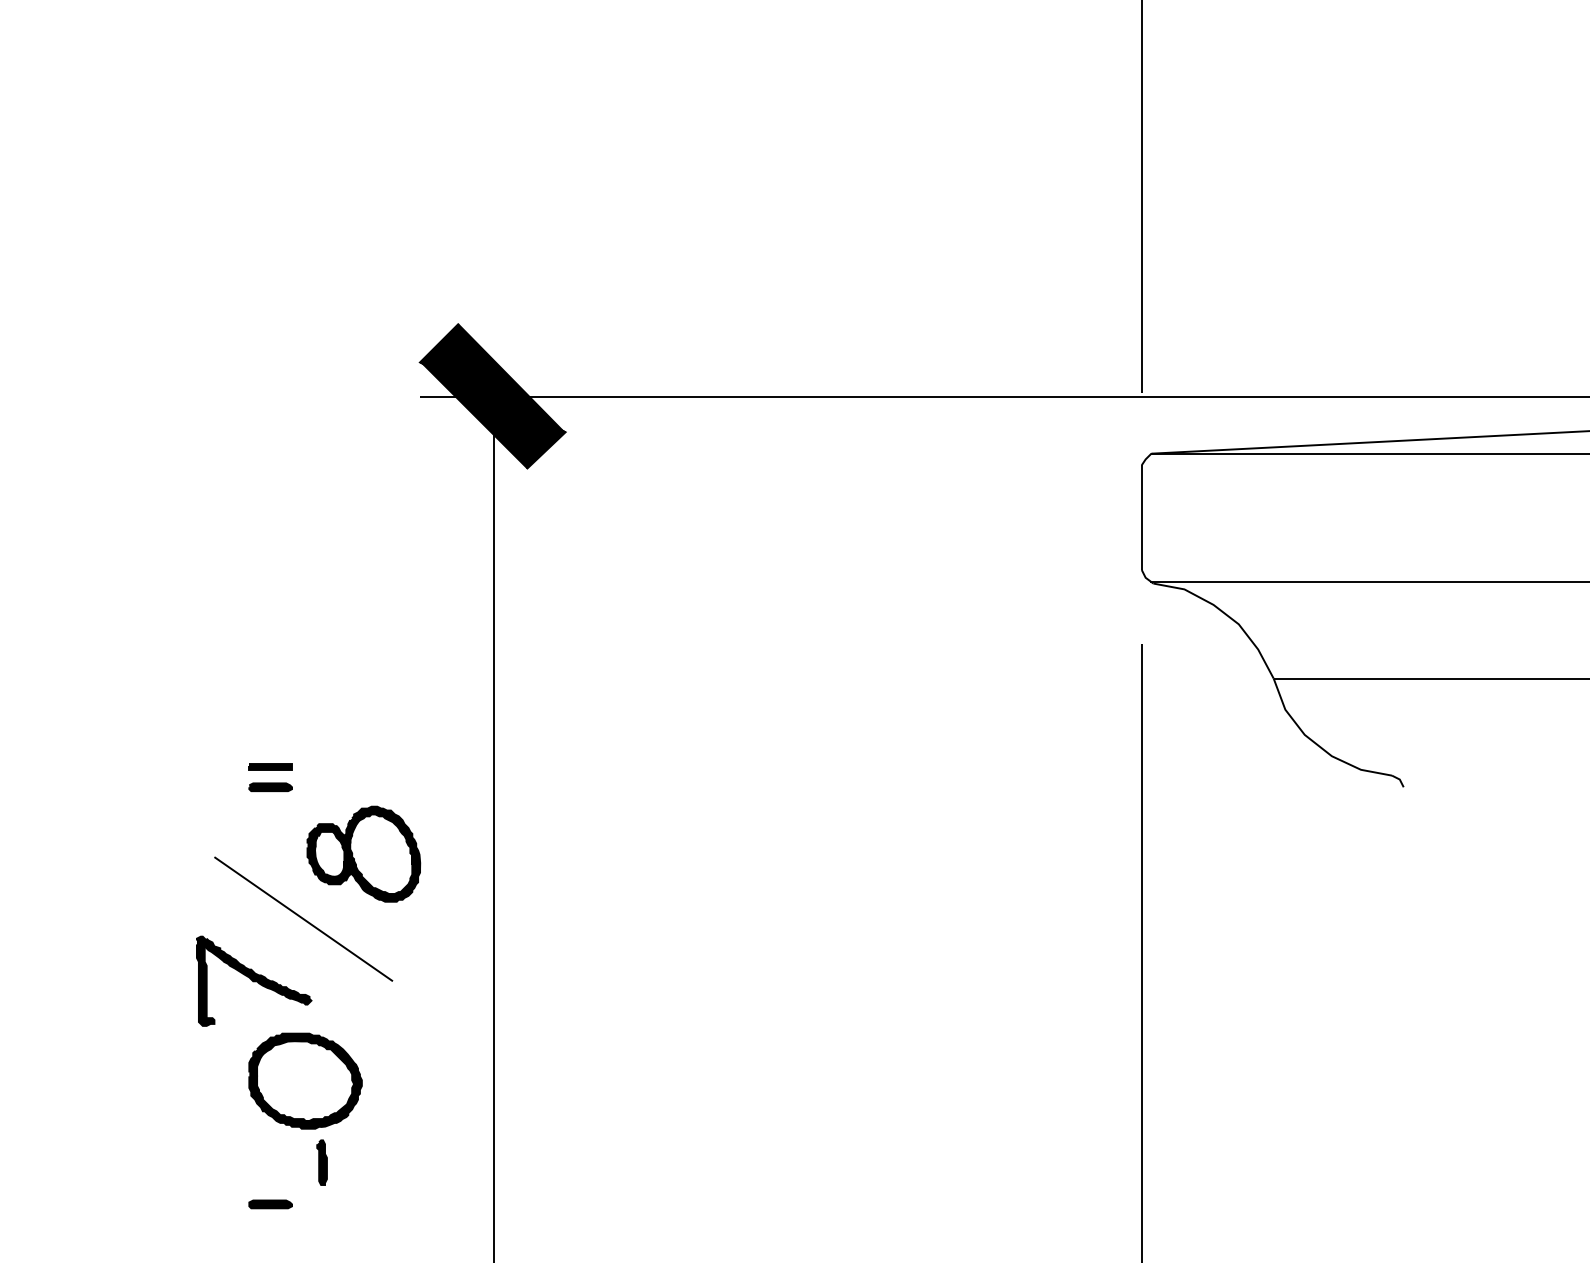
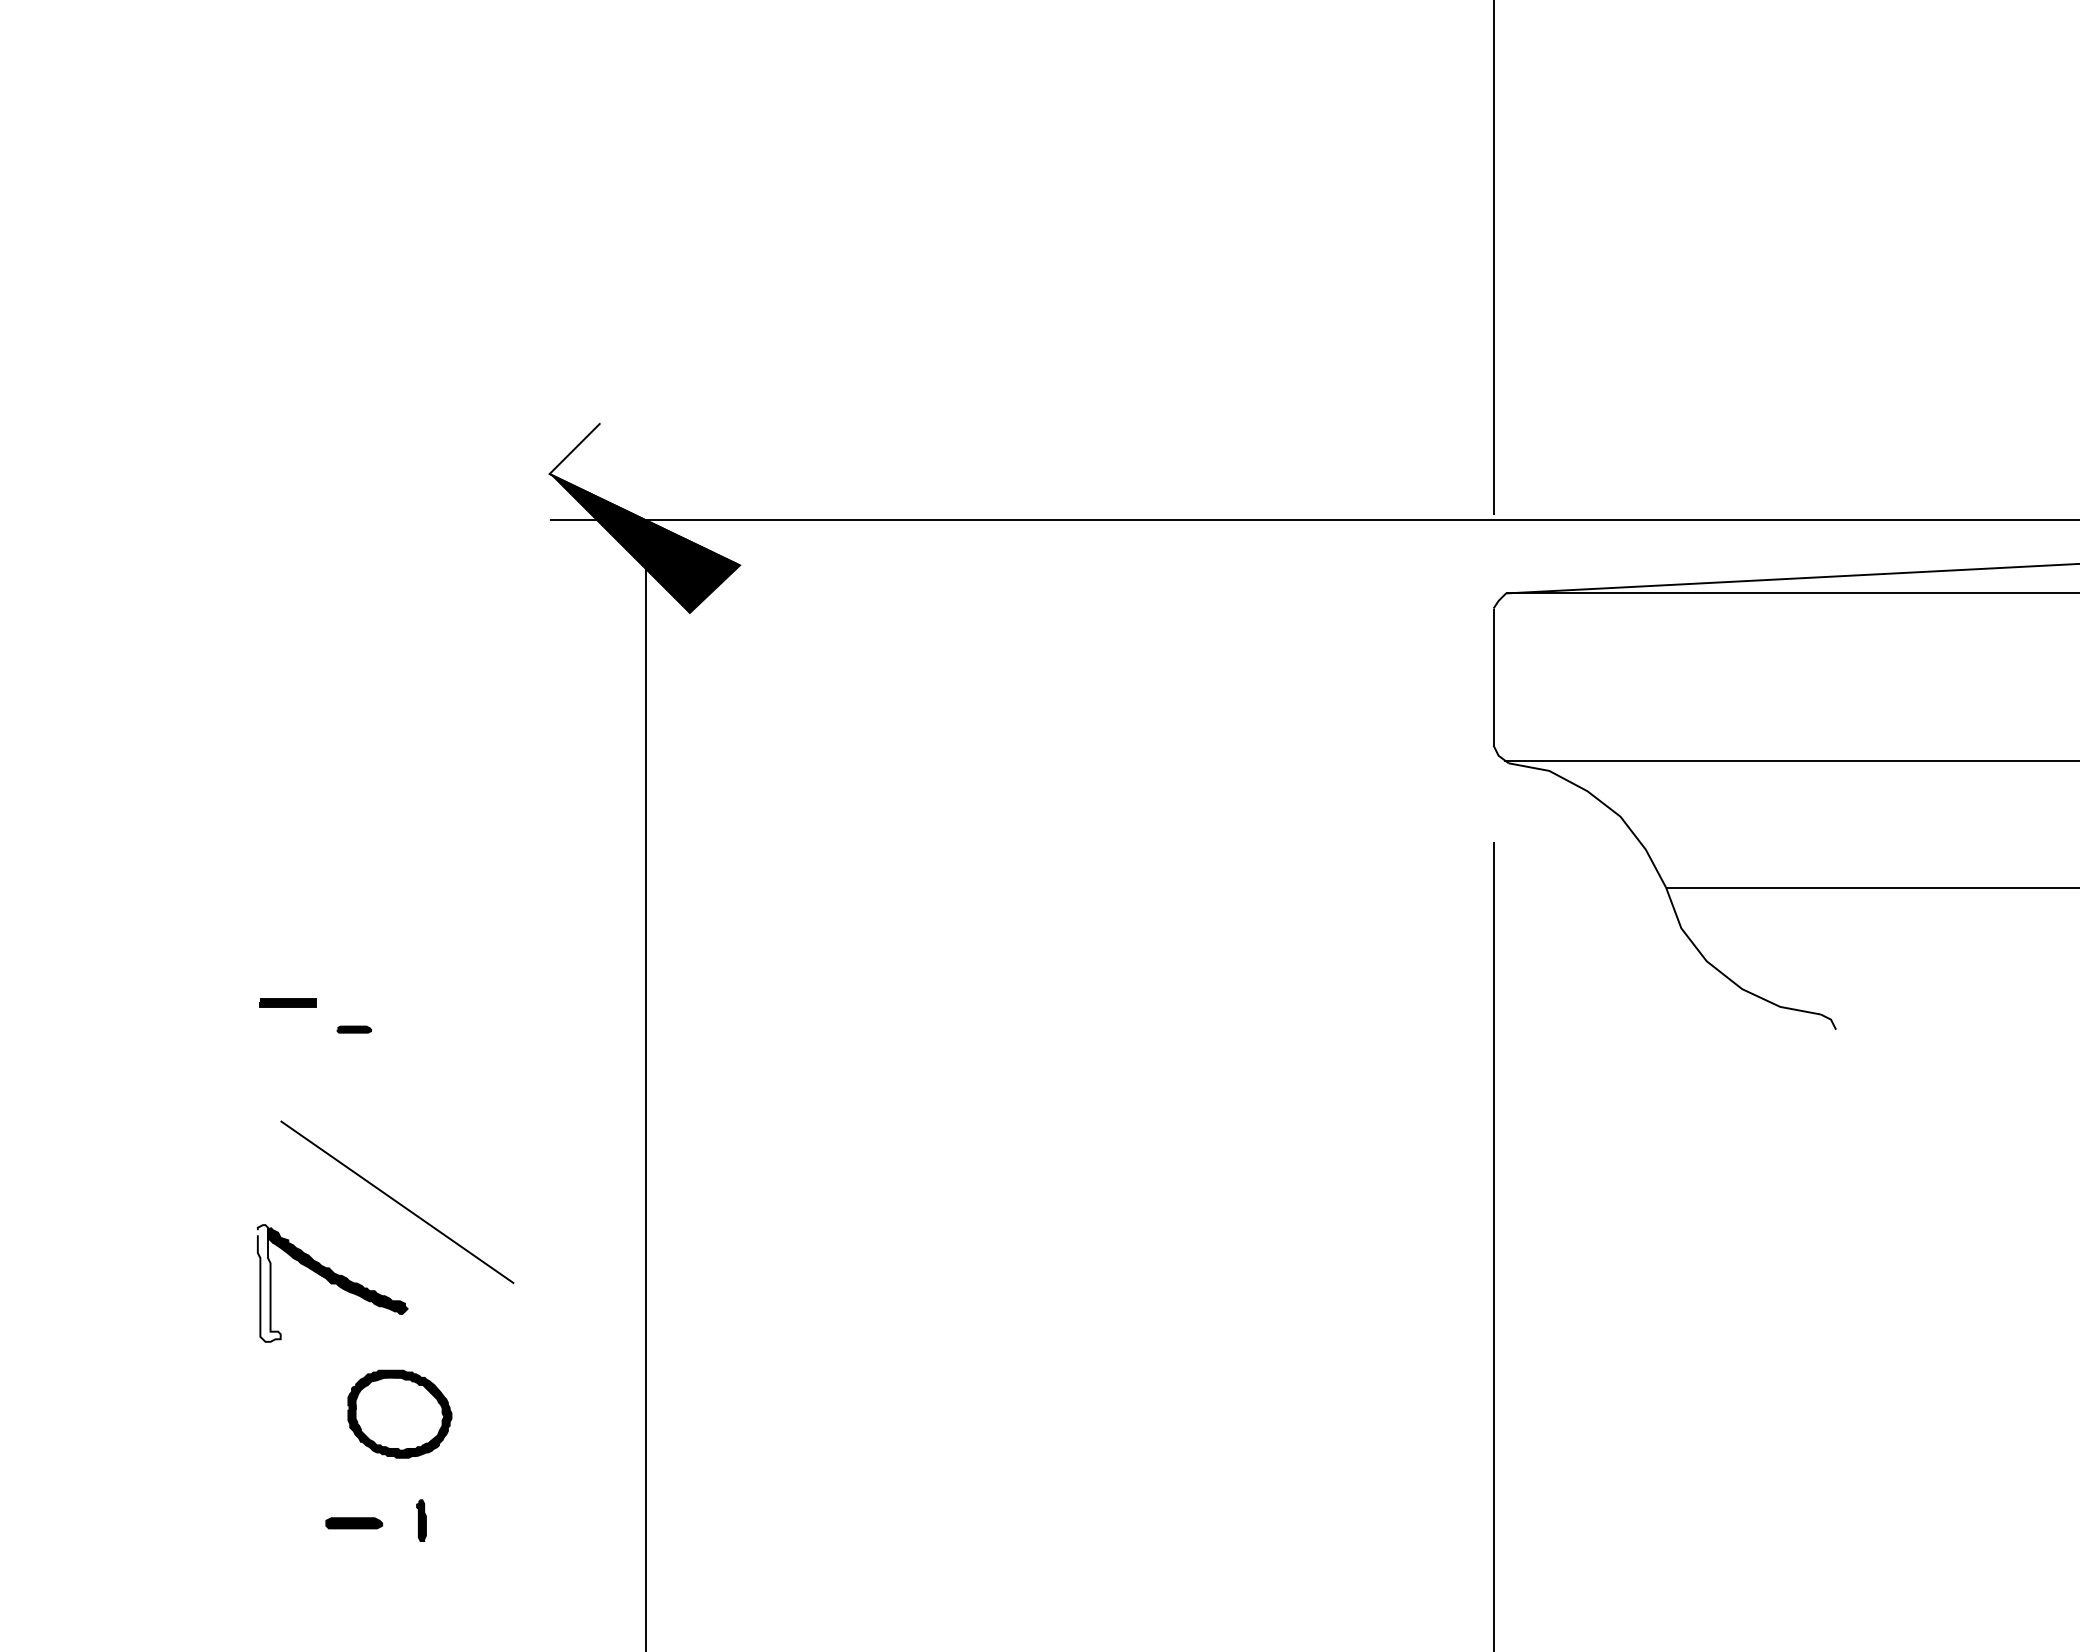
fill: (492, 378) -> (644, 494), removed
part: (270, 766) -> (287, 1002), moved
part: (270, 787) -> (354, 1029), size x0.6
part: (363, 854) -> (475, 1117), removed
fill: (205, 981) -> (268, 1283), removed
part: (305, 1081) -> (399, 1414), size x0.7
part: (322, 1162) -> (421, 1520), size x0.7
part: (270, 1204) -> (354, 1523), moved

